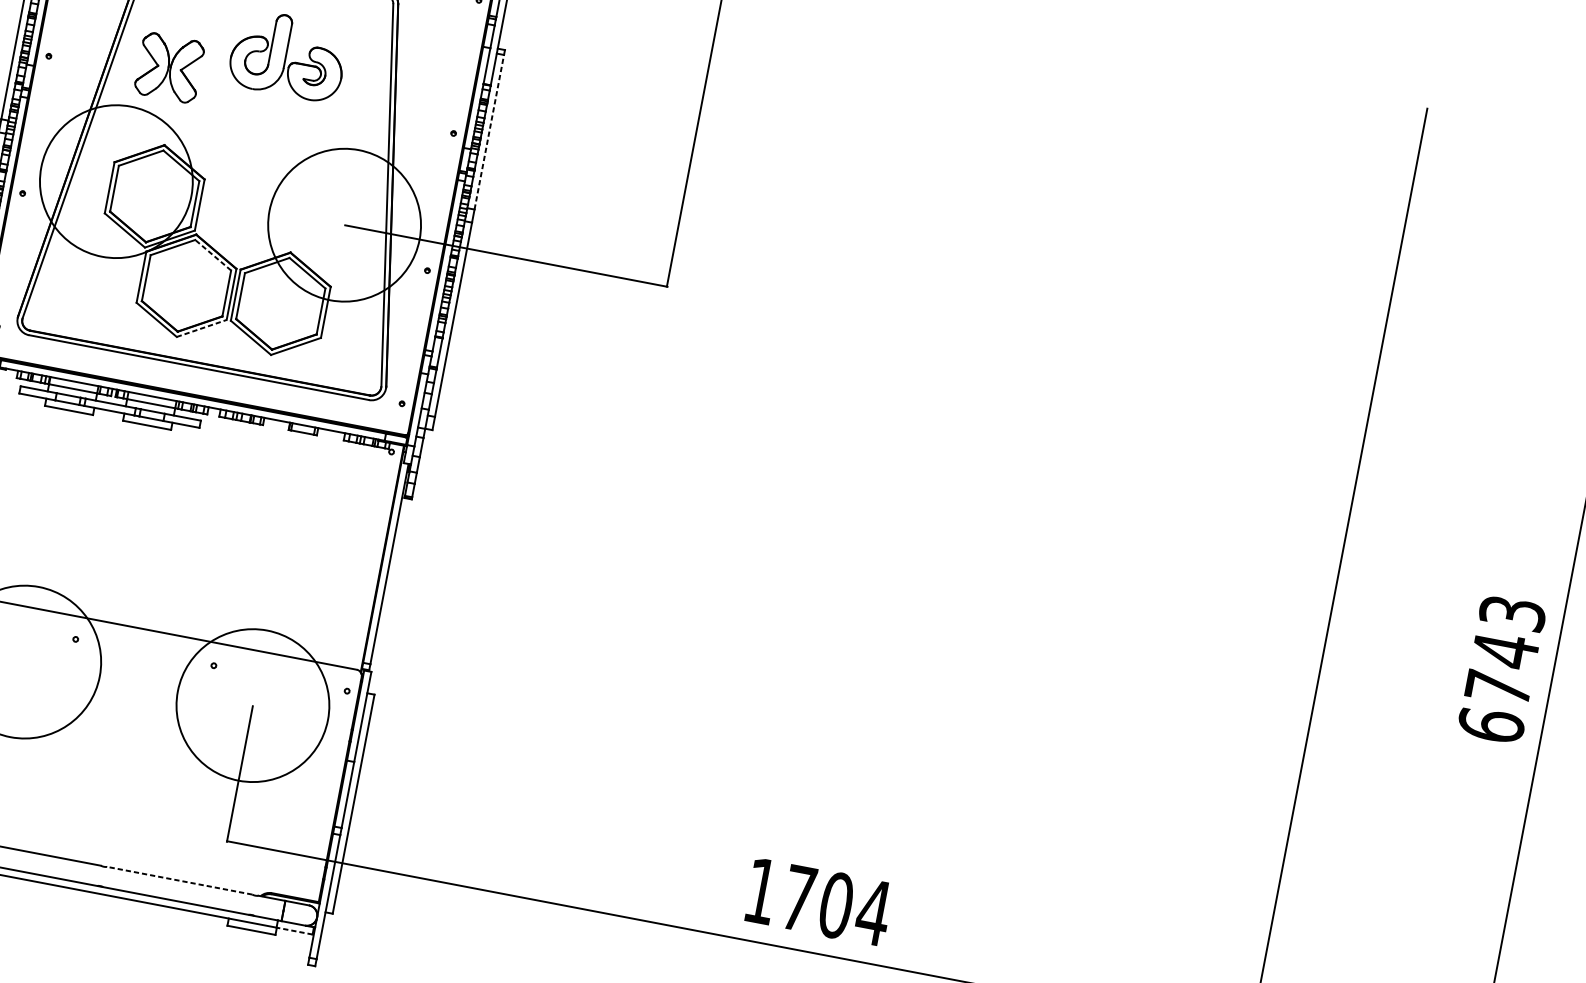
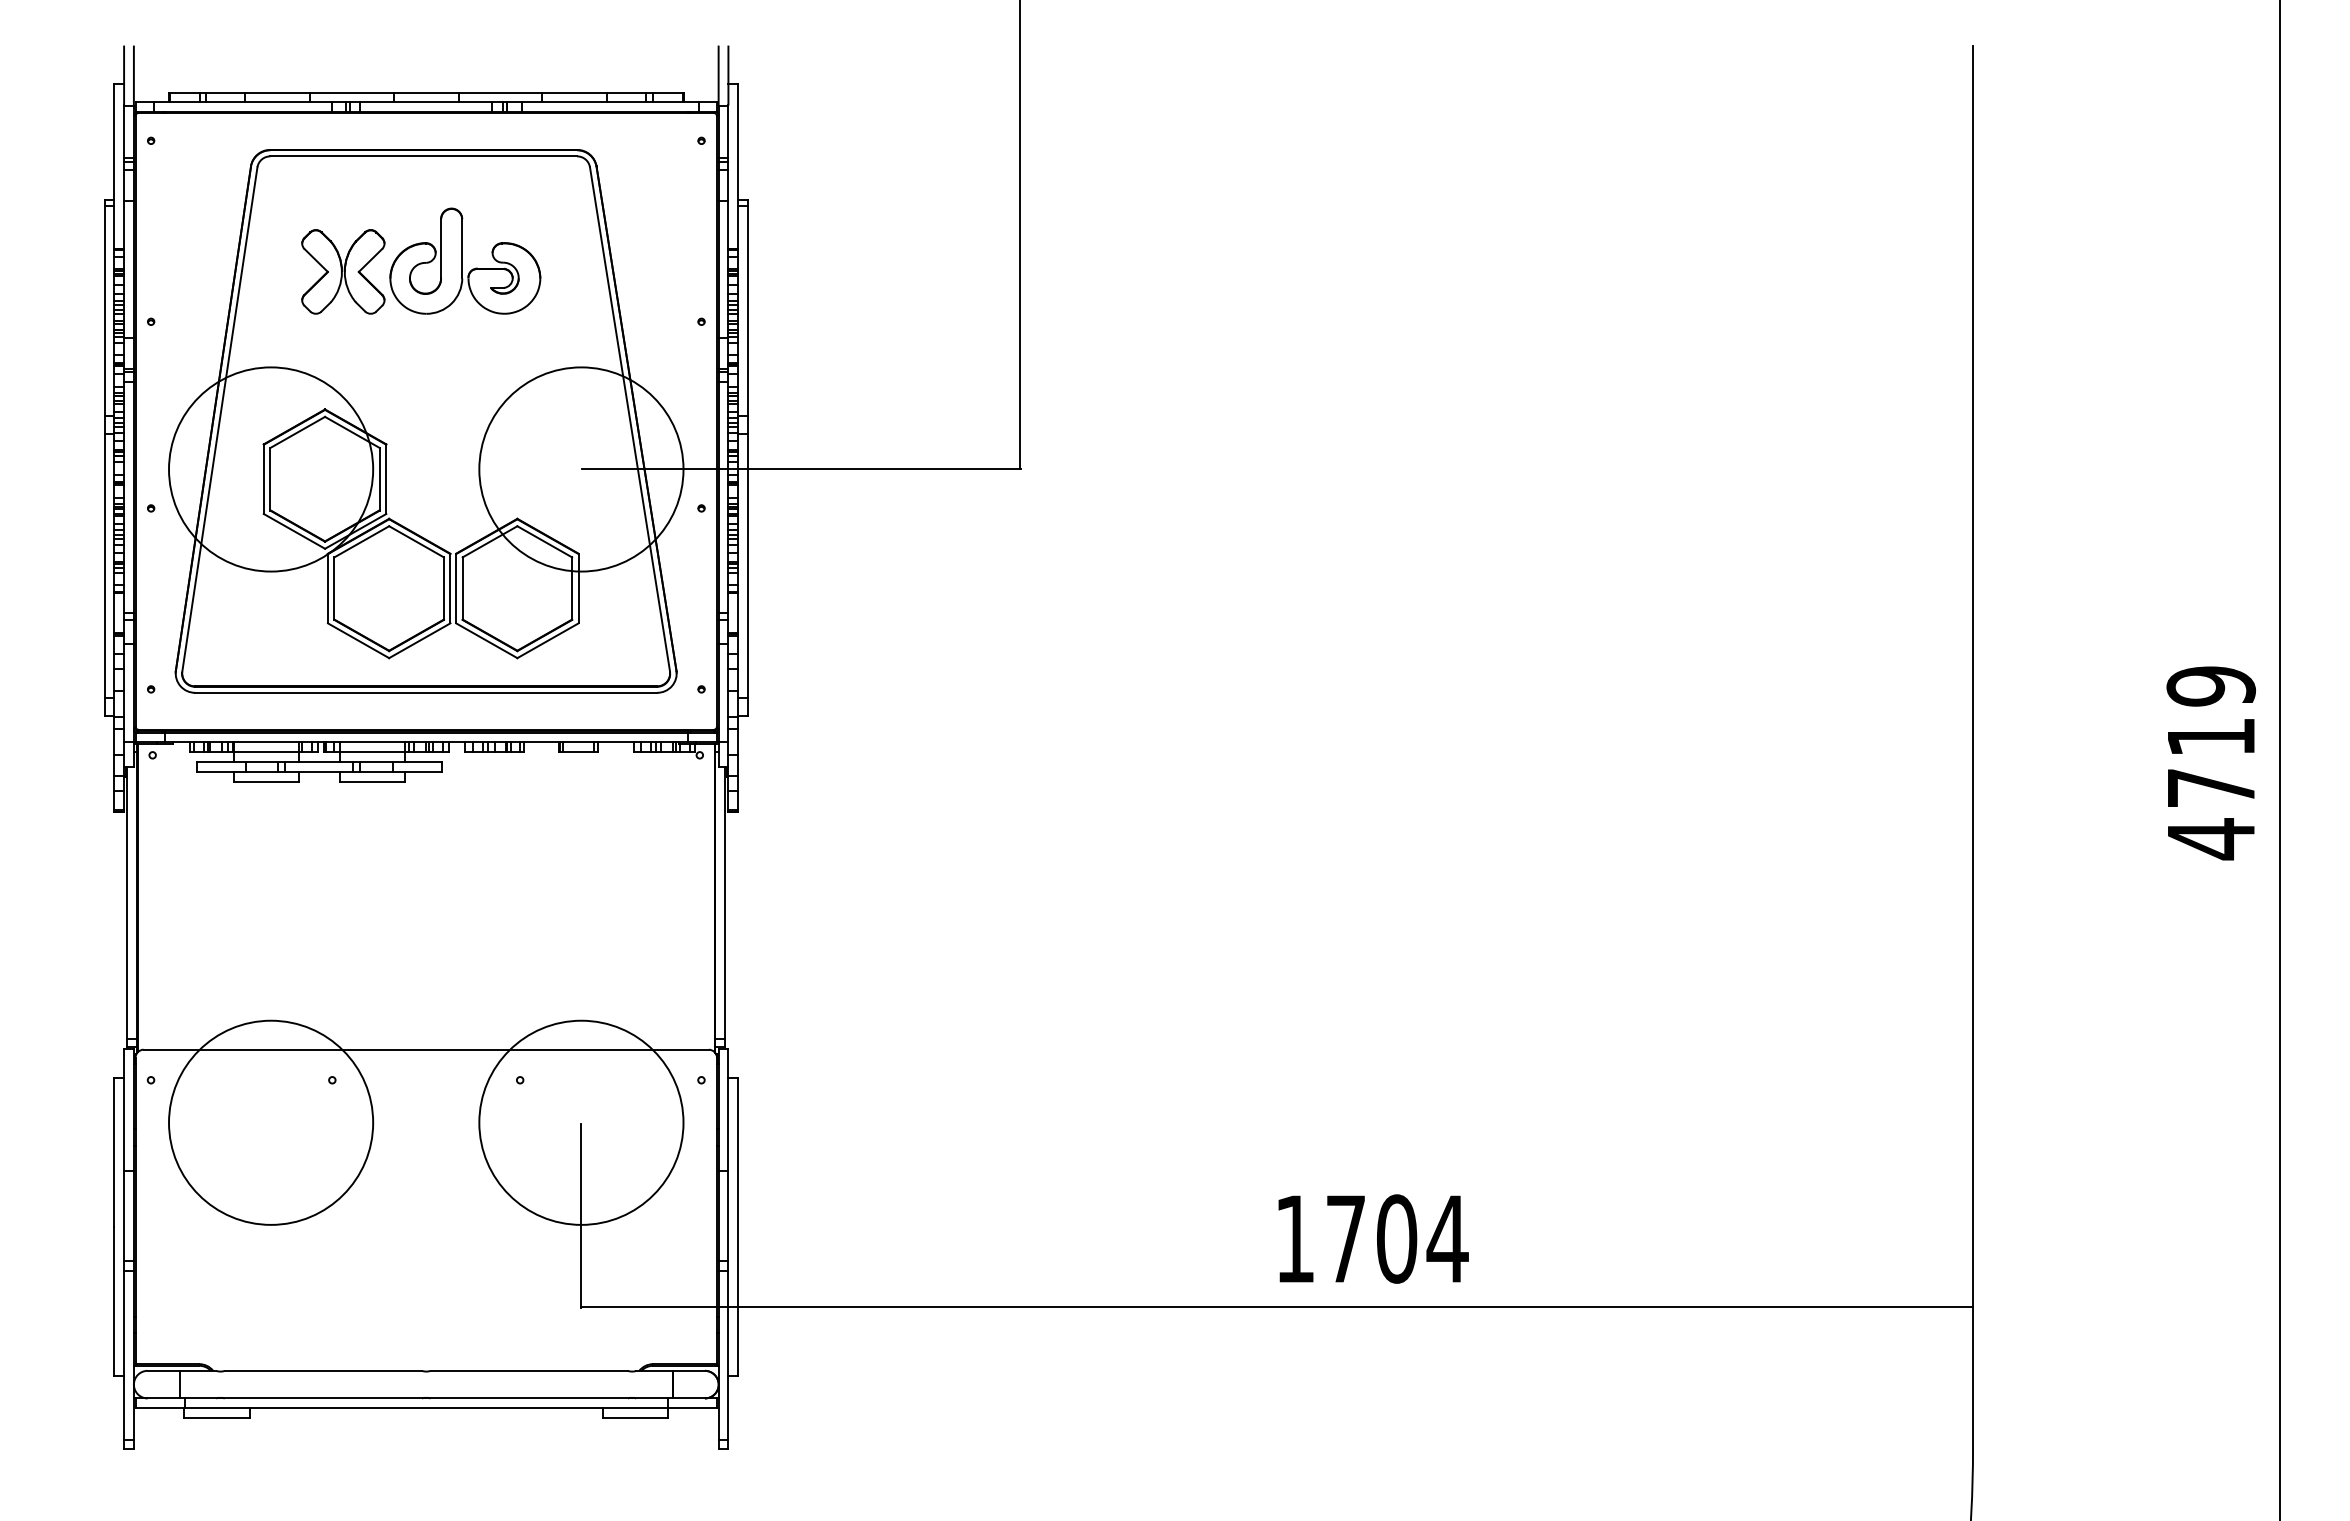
part: (169, 67) -> (343, 271), moved
line: (489, 131) -> (748, 310), dashed -> solid
line: (213, 255) -> (416, 541), dashed -> solid
line: (202, 328) -> (420, 640), dashed -> solid
text: (1502, 670) -> (2211, 763), 6743 -> 4719
line: (180, 880) -> (529, 1370), dashed -> solid
line: (293, 931) -> (691, 1408), dashed -> solid

